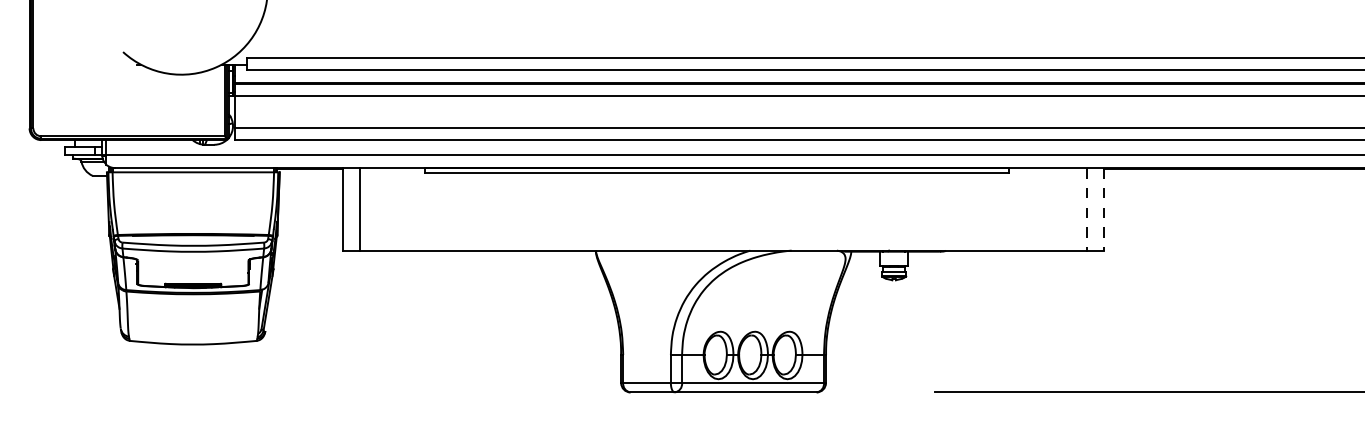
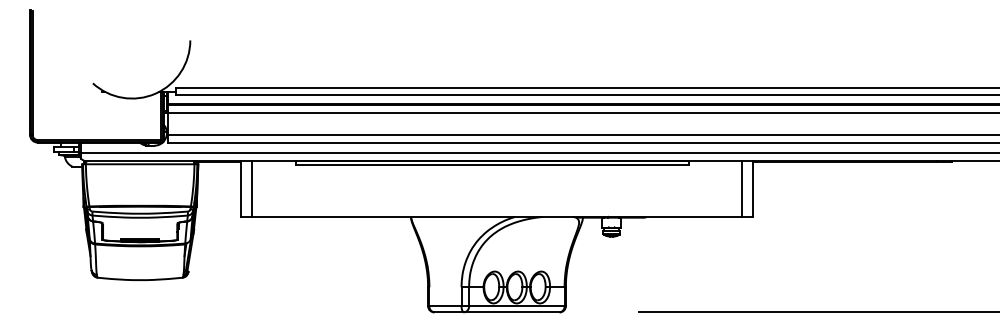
line: (1086, 209) -> (741, 189), dashed -> solid
line: (1103, 209) -> (752, 189), dashed -> solid

